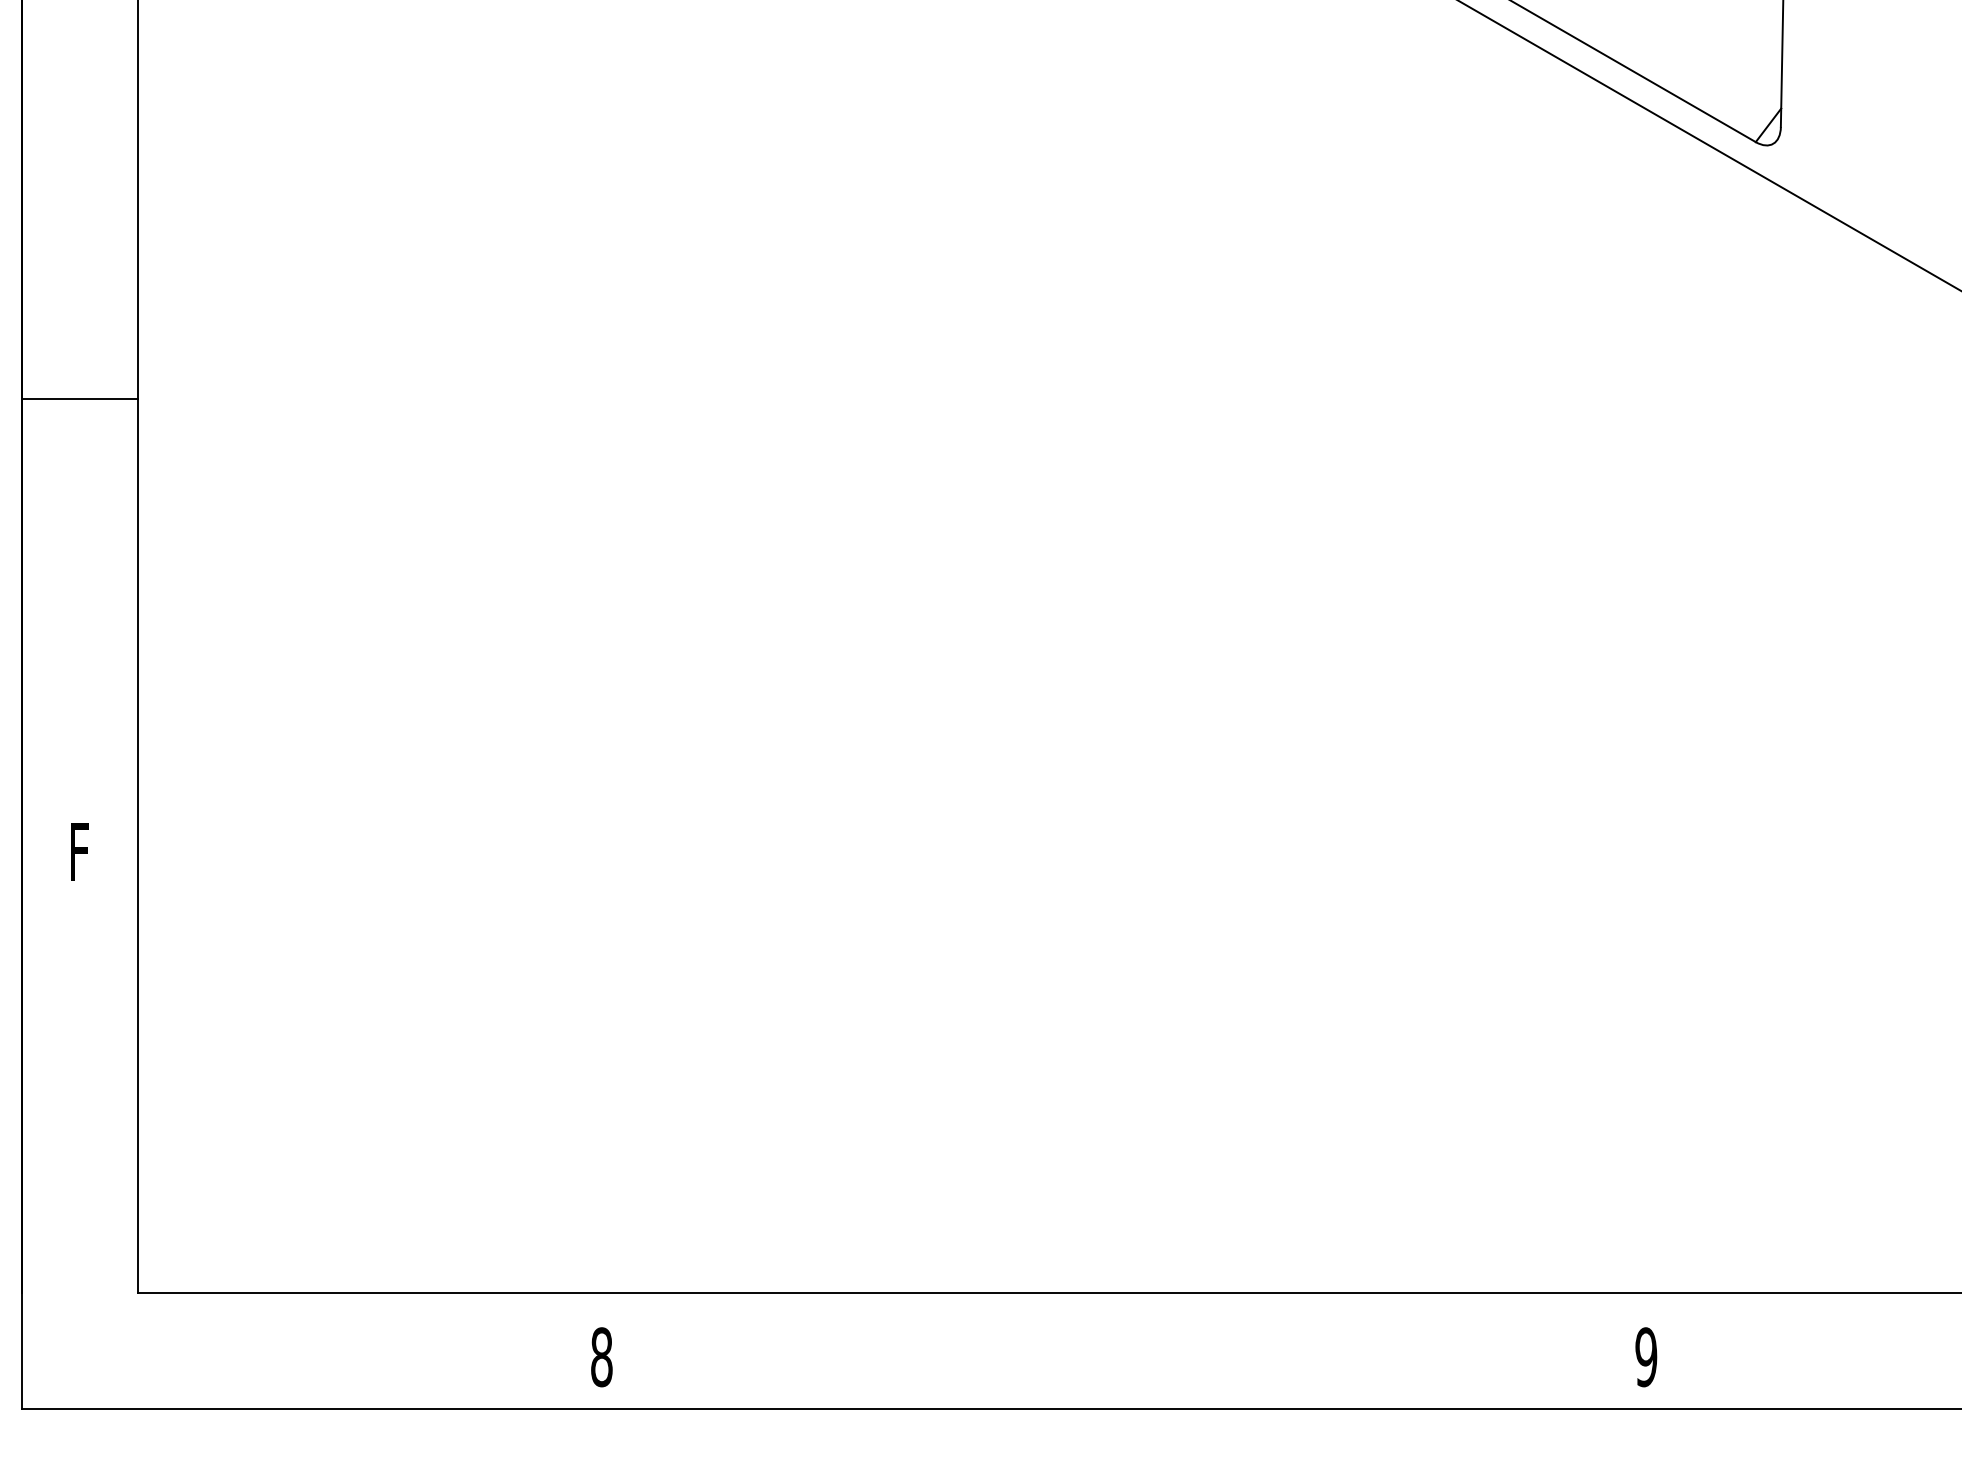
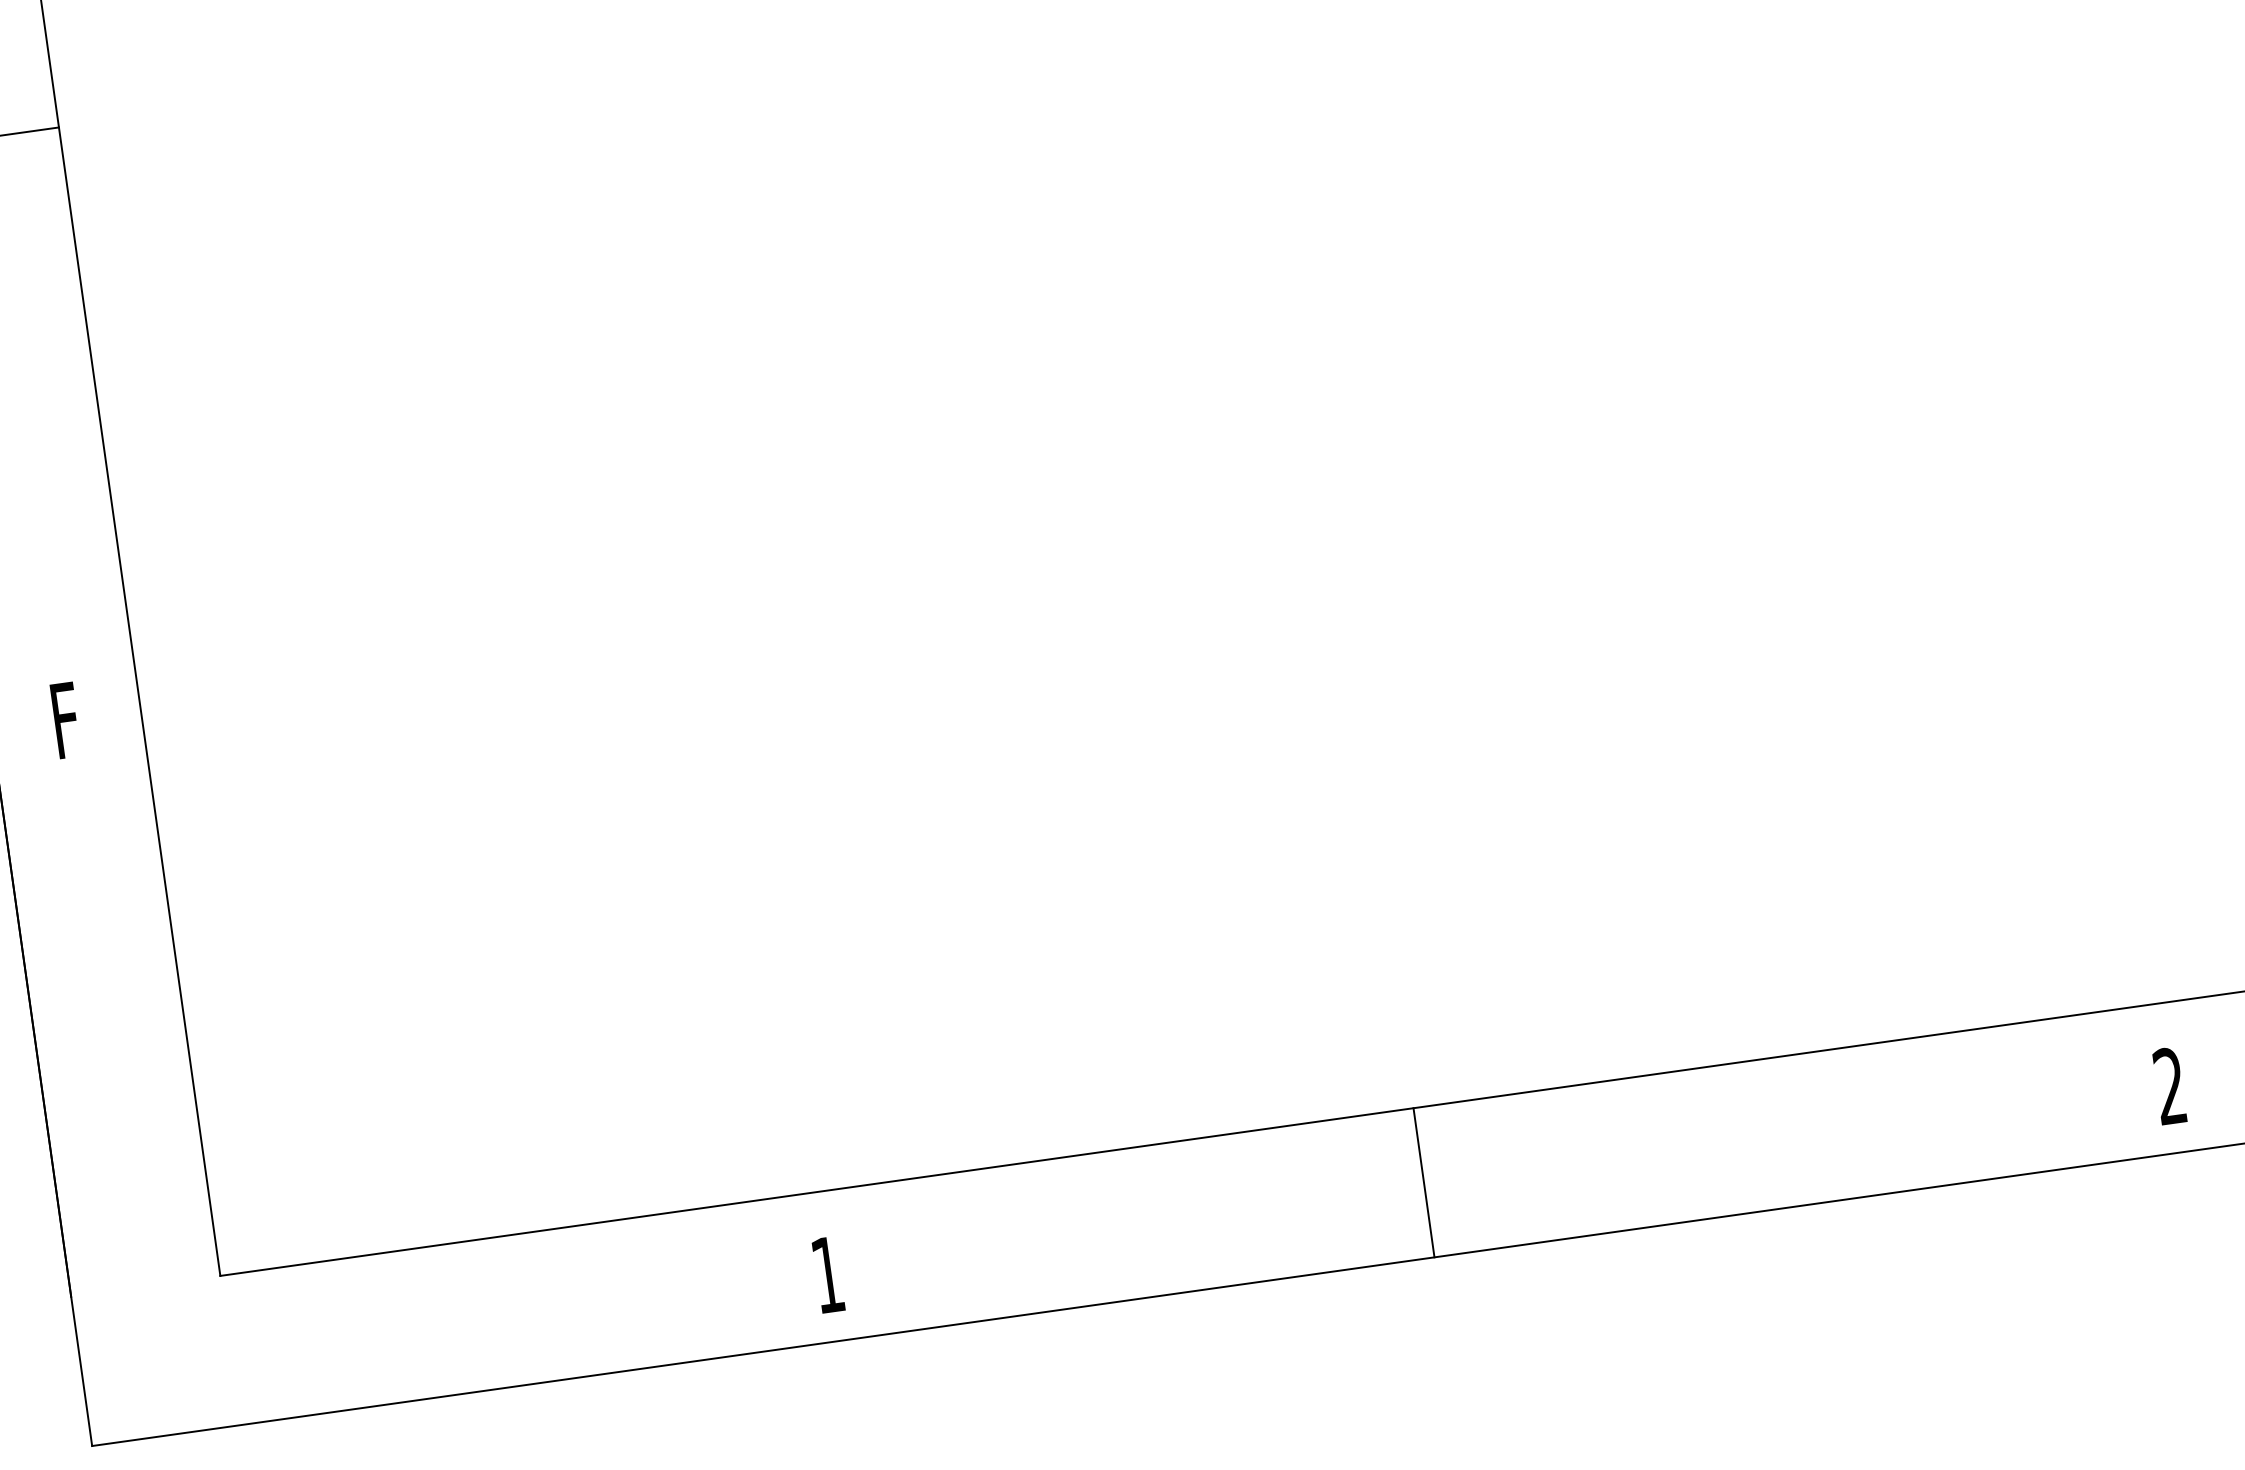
line: (1066, 1350) -> (1423, 1182), added
text: (601, 1357) -> (827, 1275), 8 -> 1
text: (1646, 1357) -> (2170, 1086), 9 -> 2

